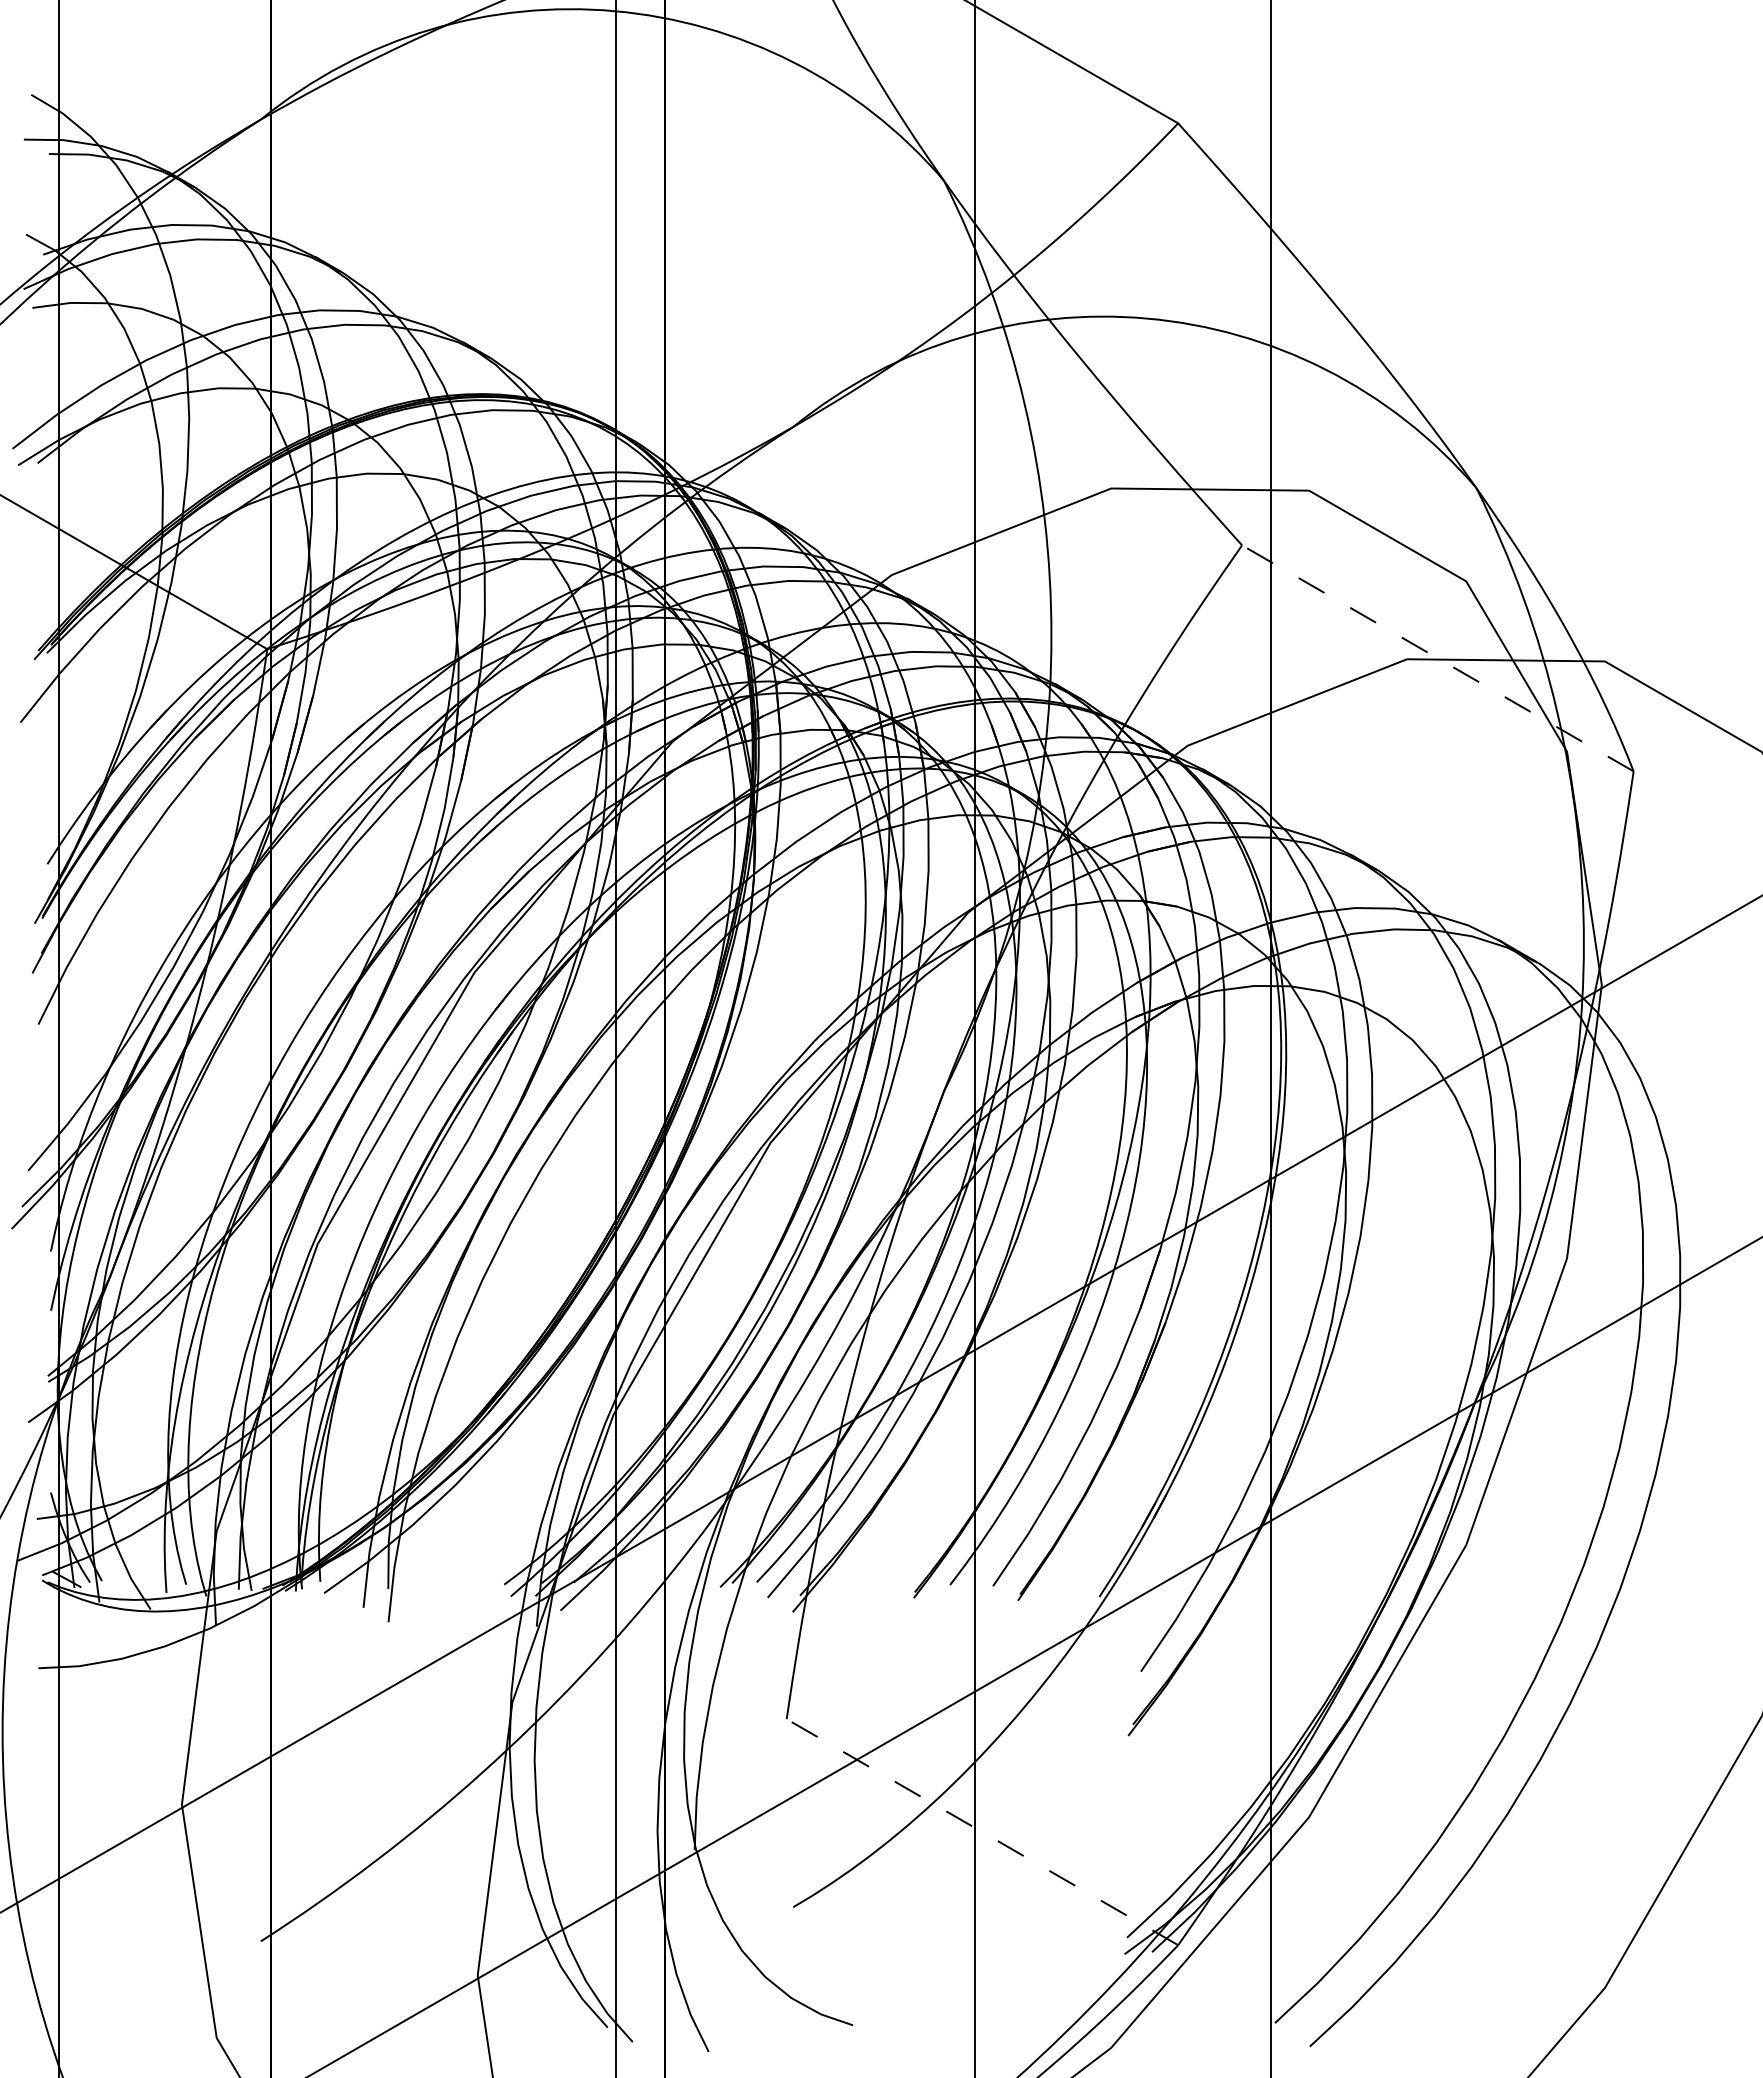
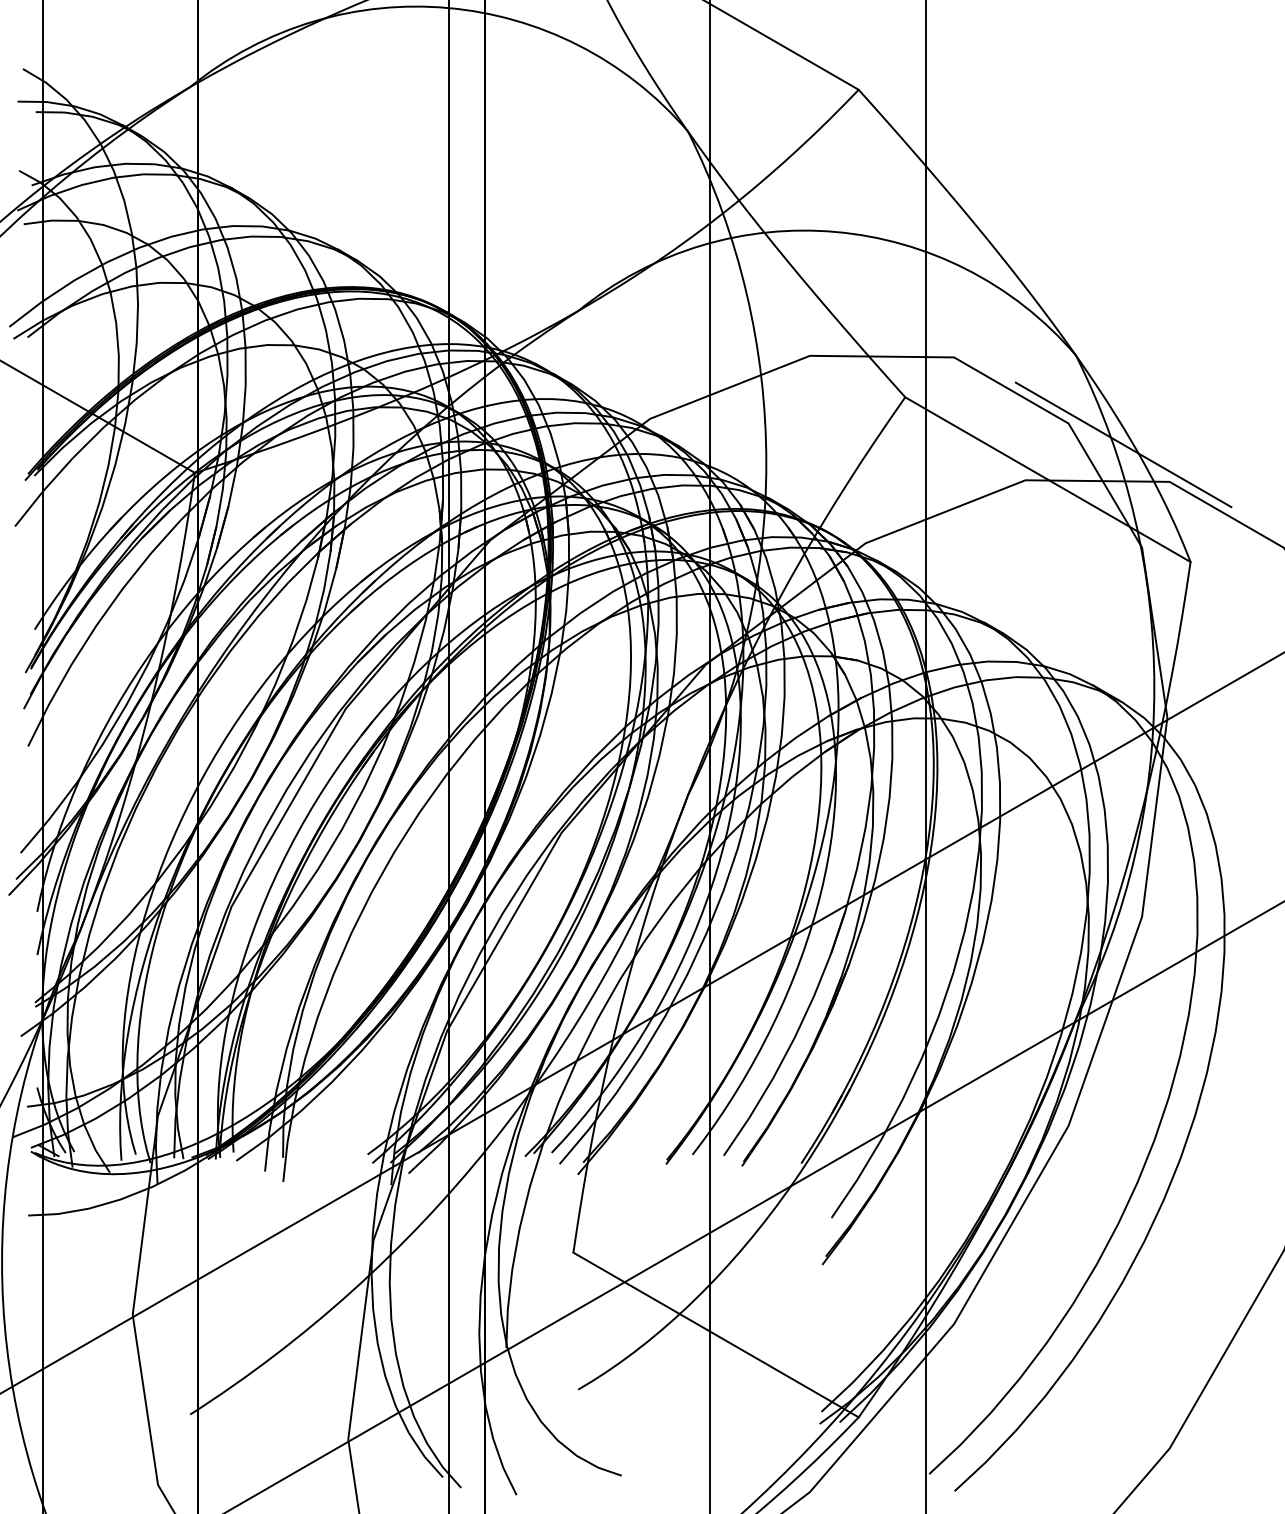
line: (1541, 610) -> (1123, 444), added
line: (1437, 658) -> (1047, 479), dashed -> solid
line: (982, 1831) -> (716, 1334), dashed -> solid

